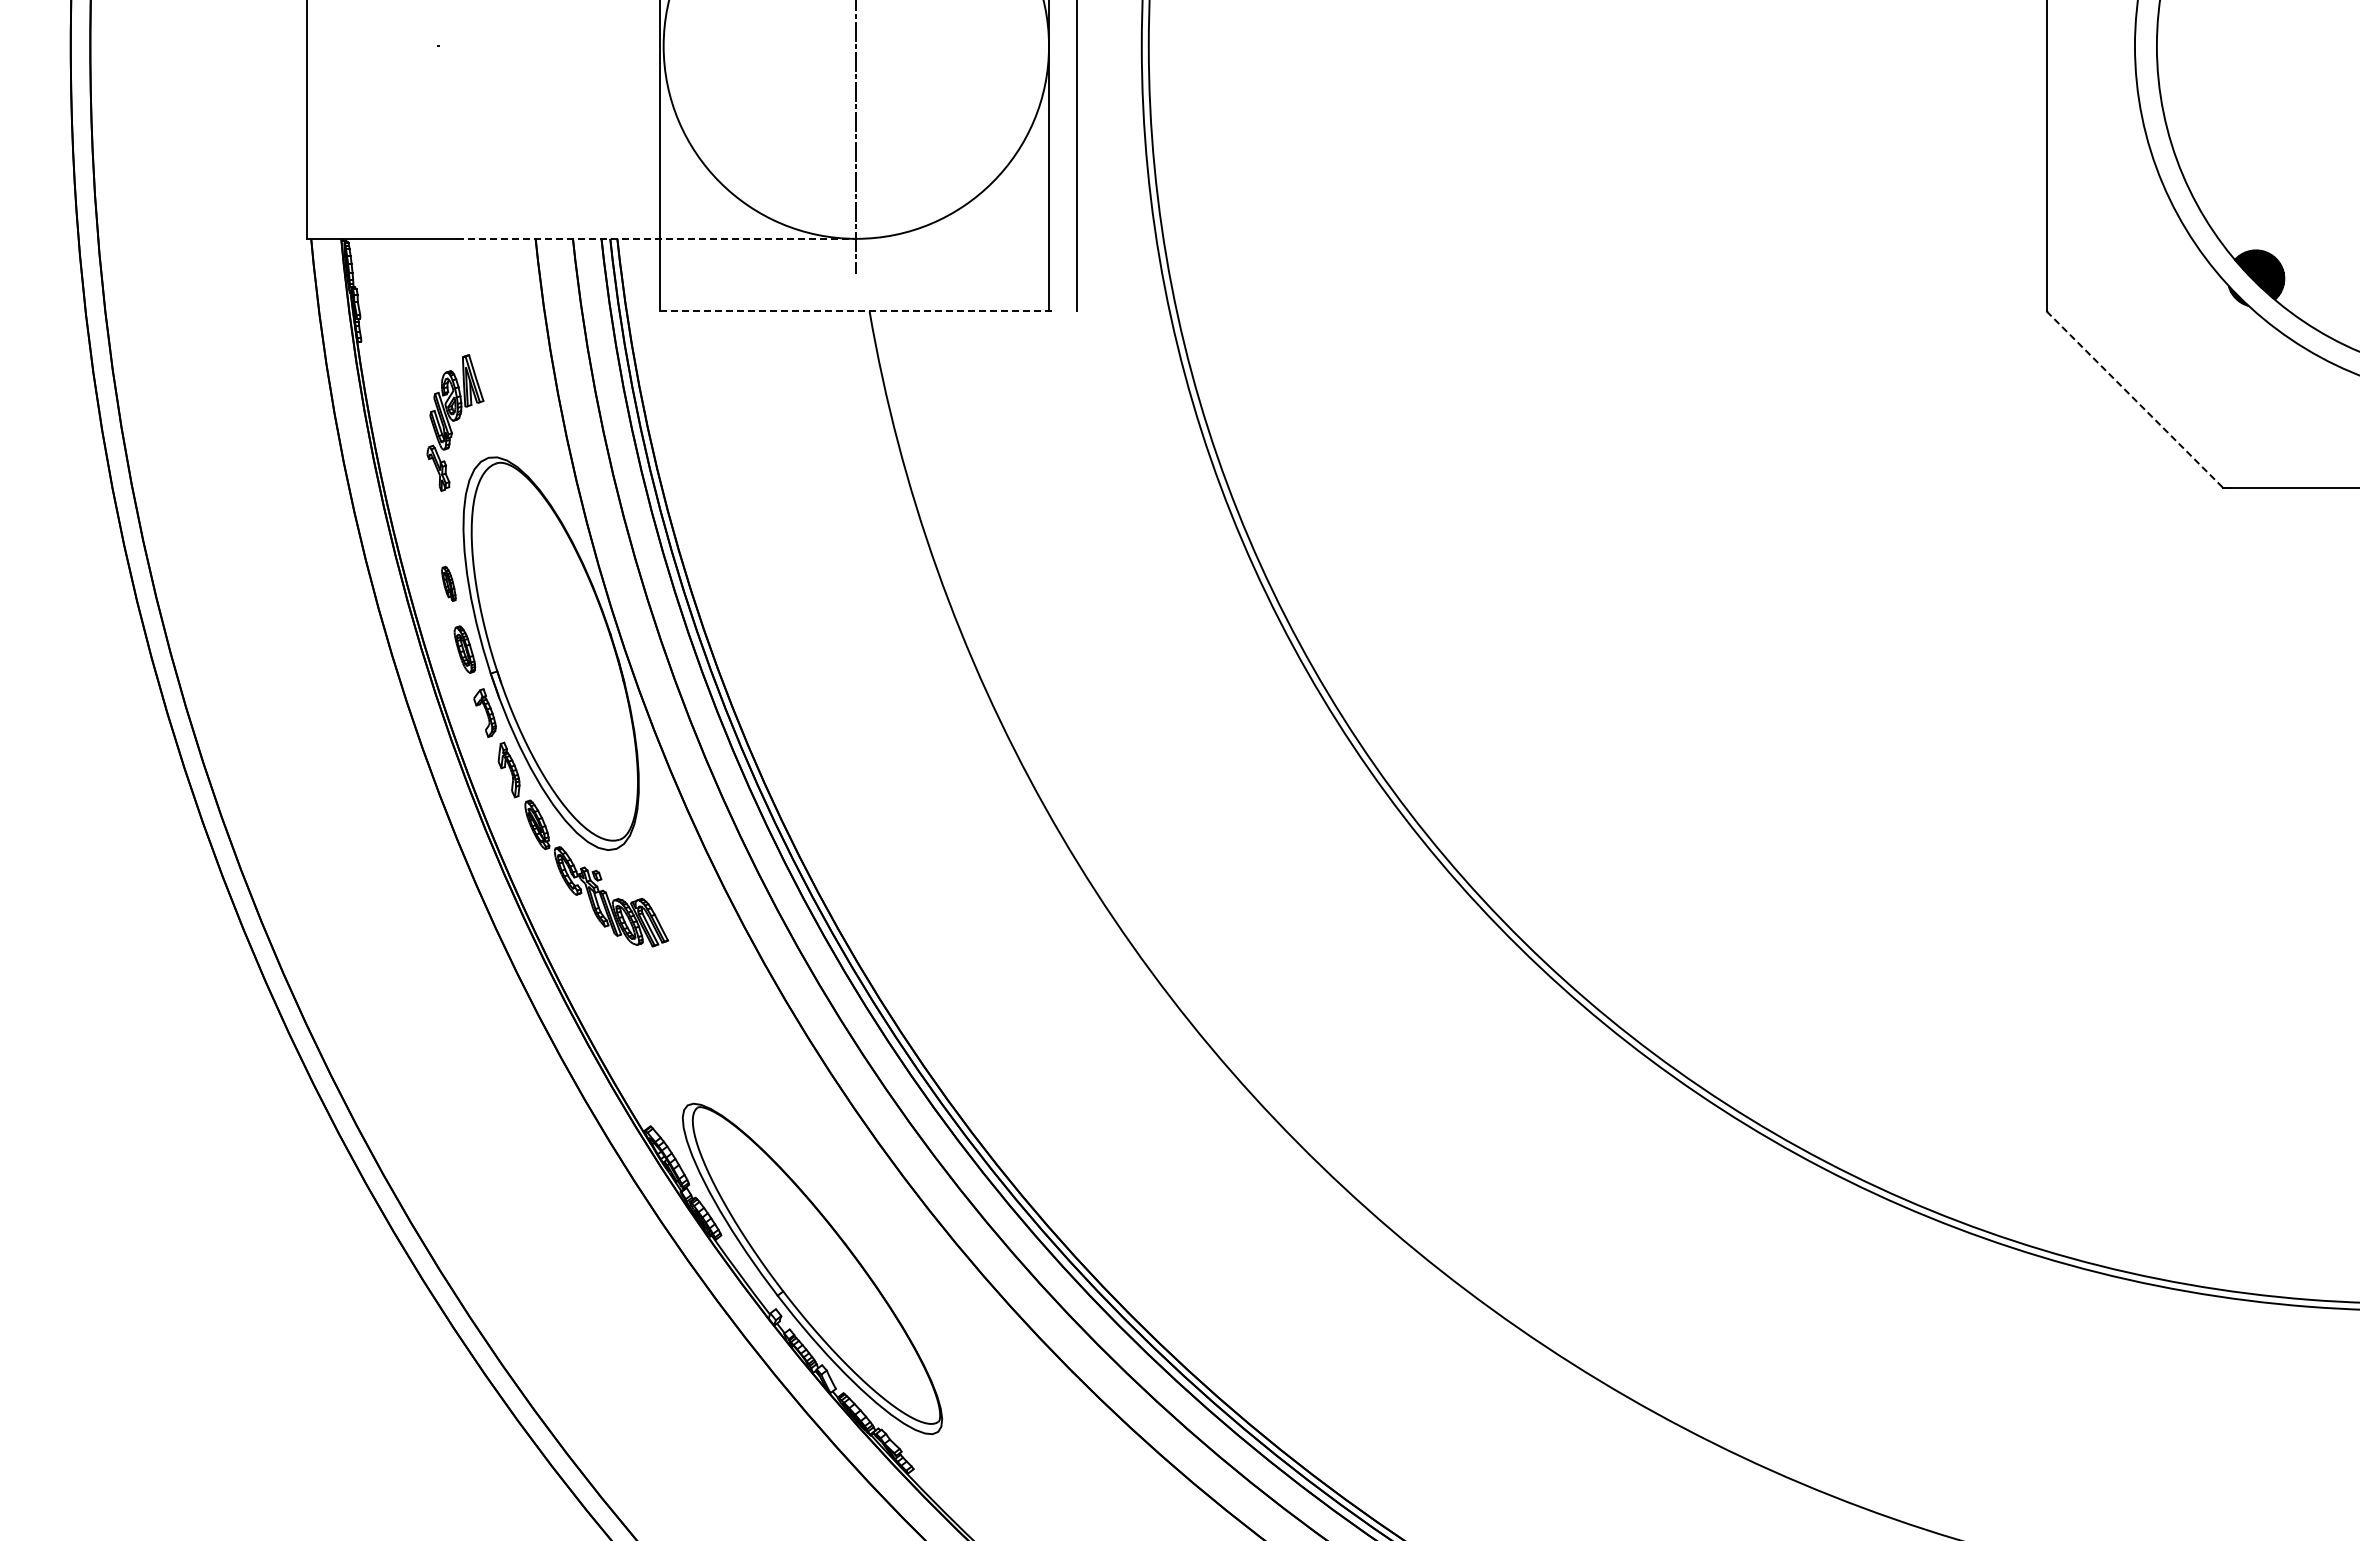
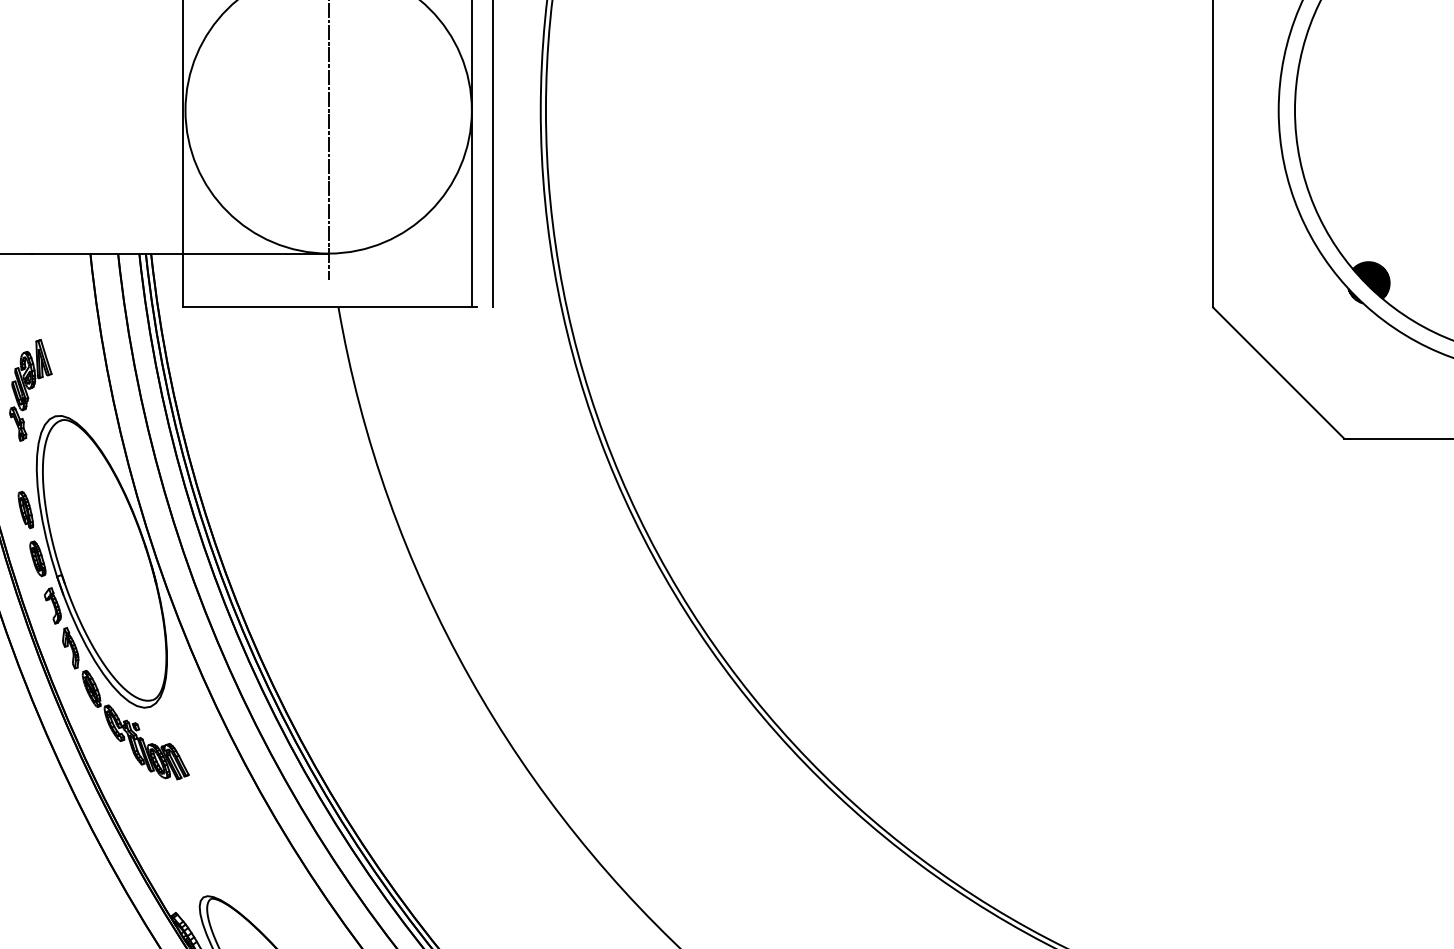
line: (656, 238) -> (180, 253), dashed -> solid
line: (858, 311) -> (330, 307), dashed -> solid
line: (2135, 400) -> (1279, 373), dashed -> solid
part: (448, 583) -> (25, 509), size x1.43

